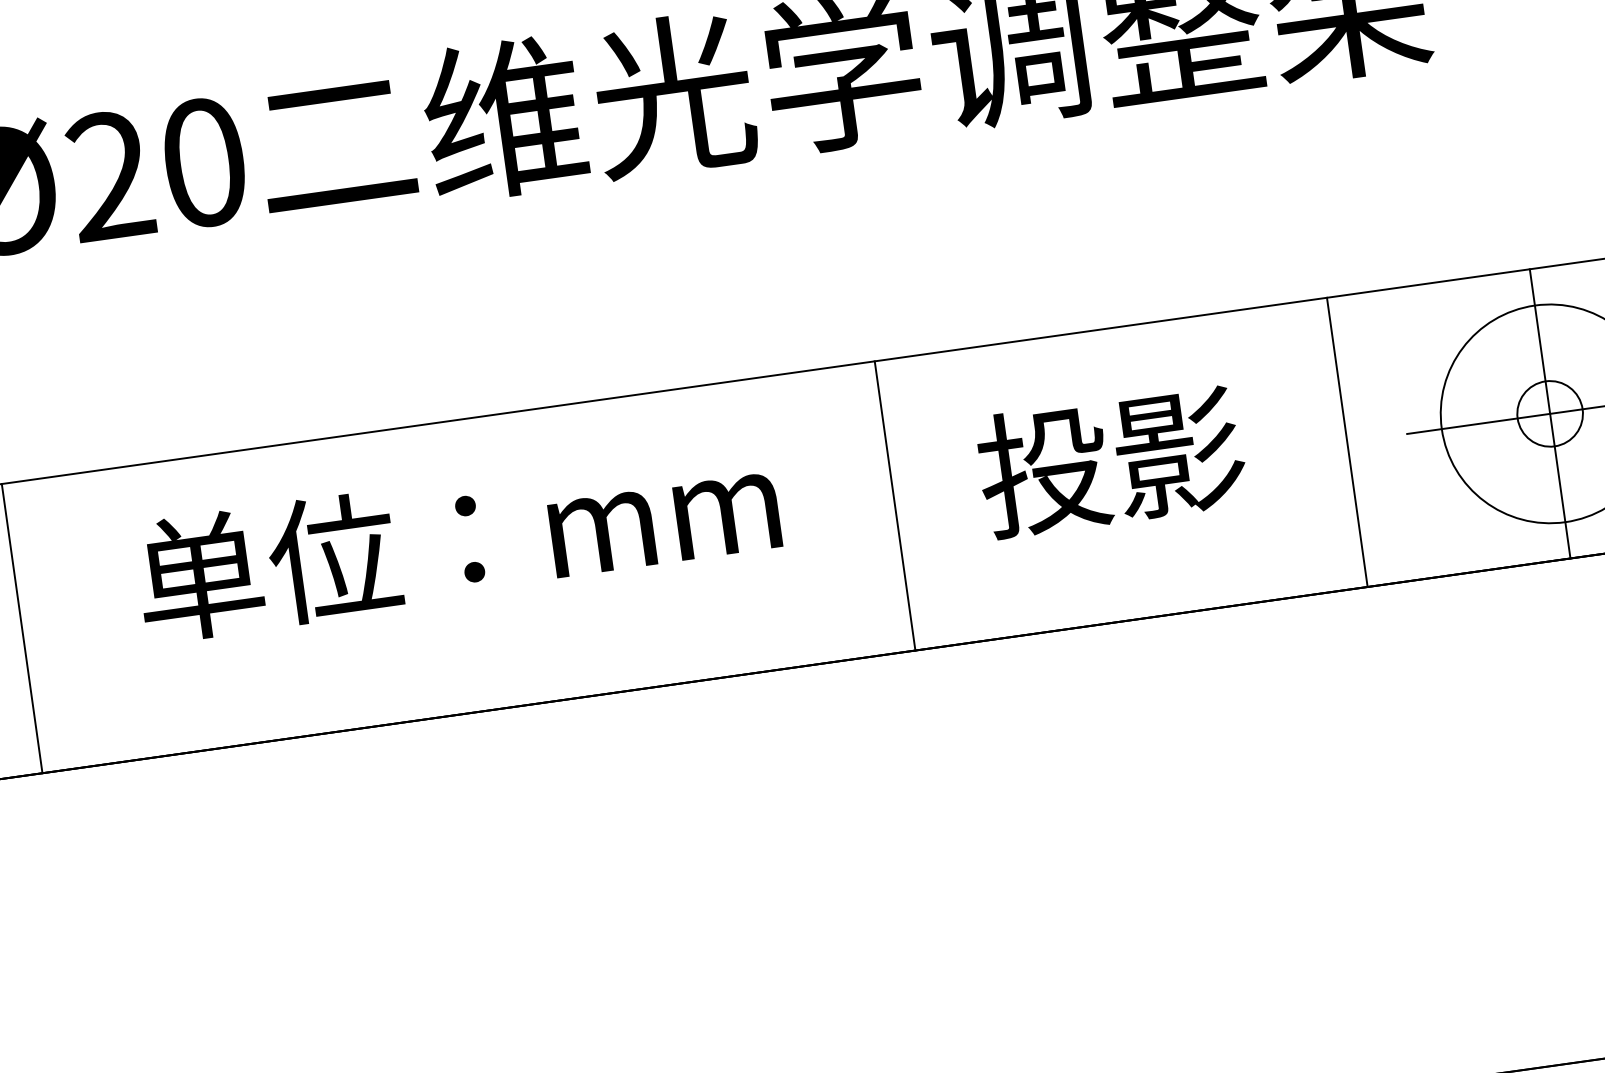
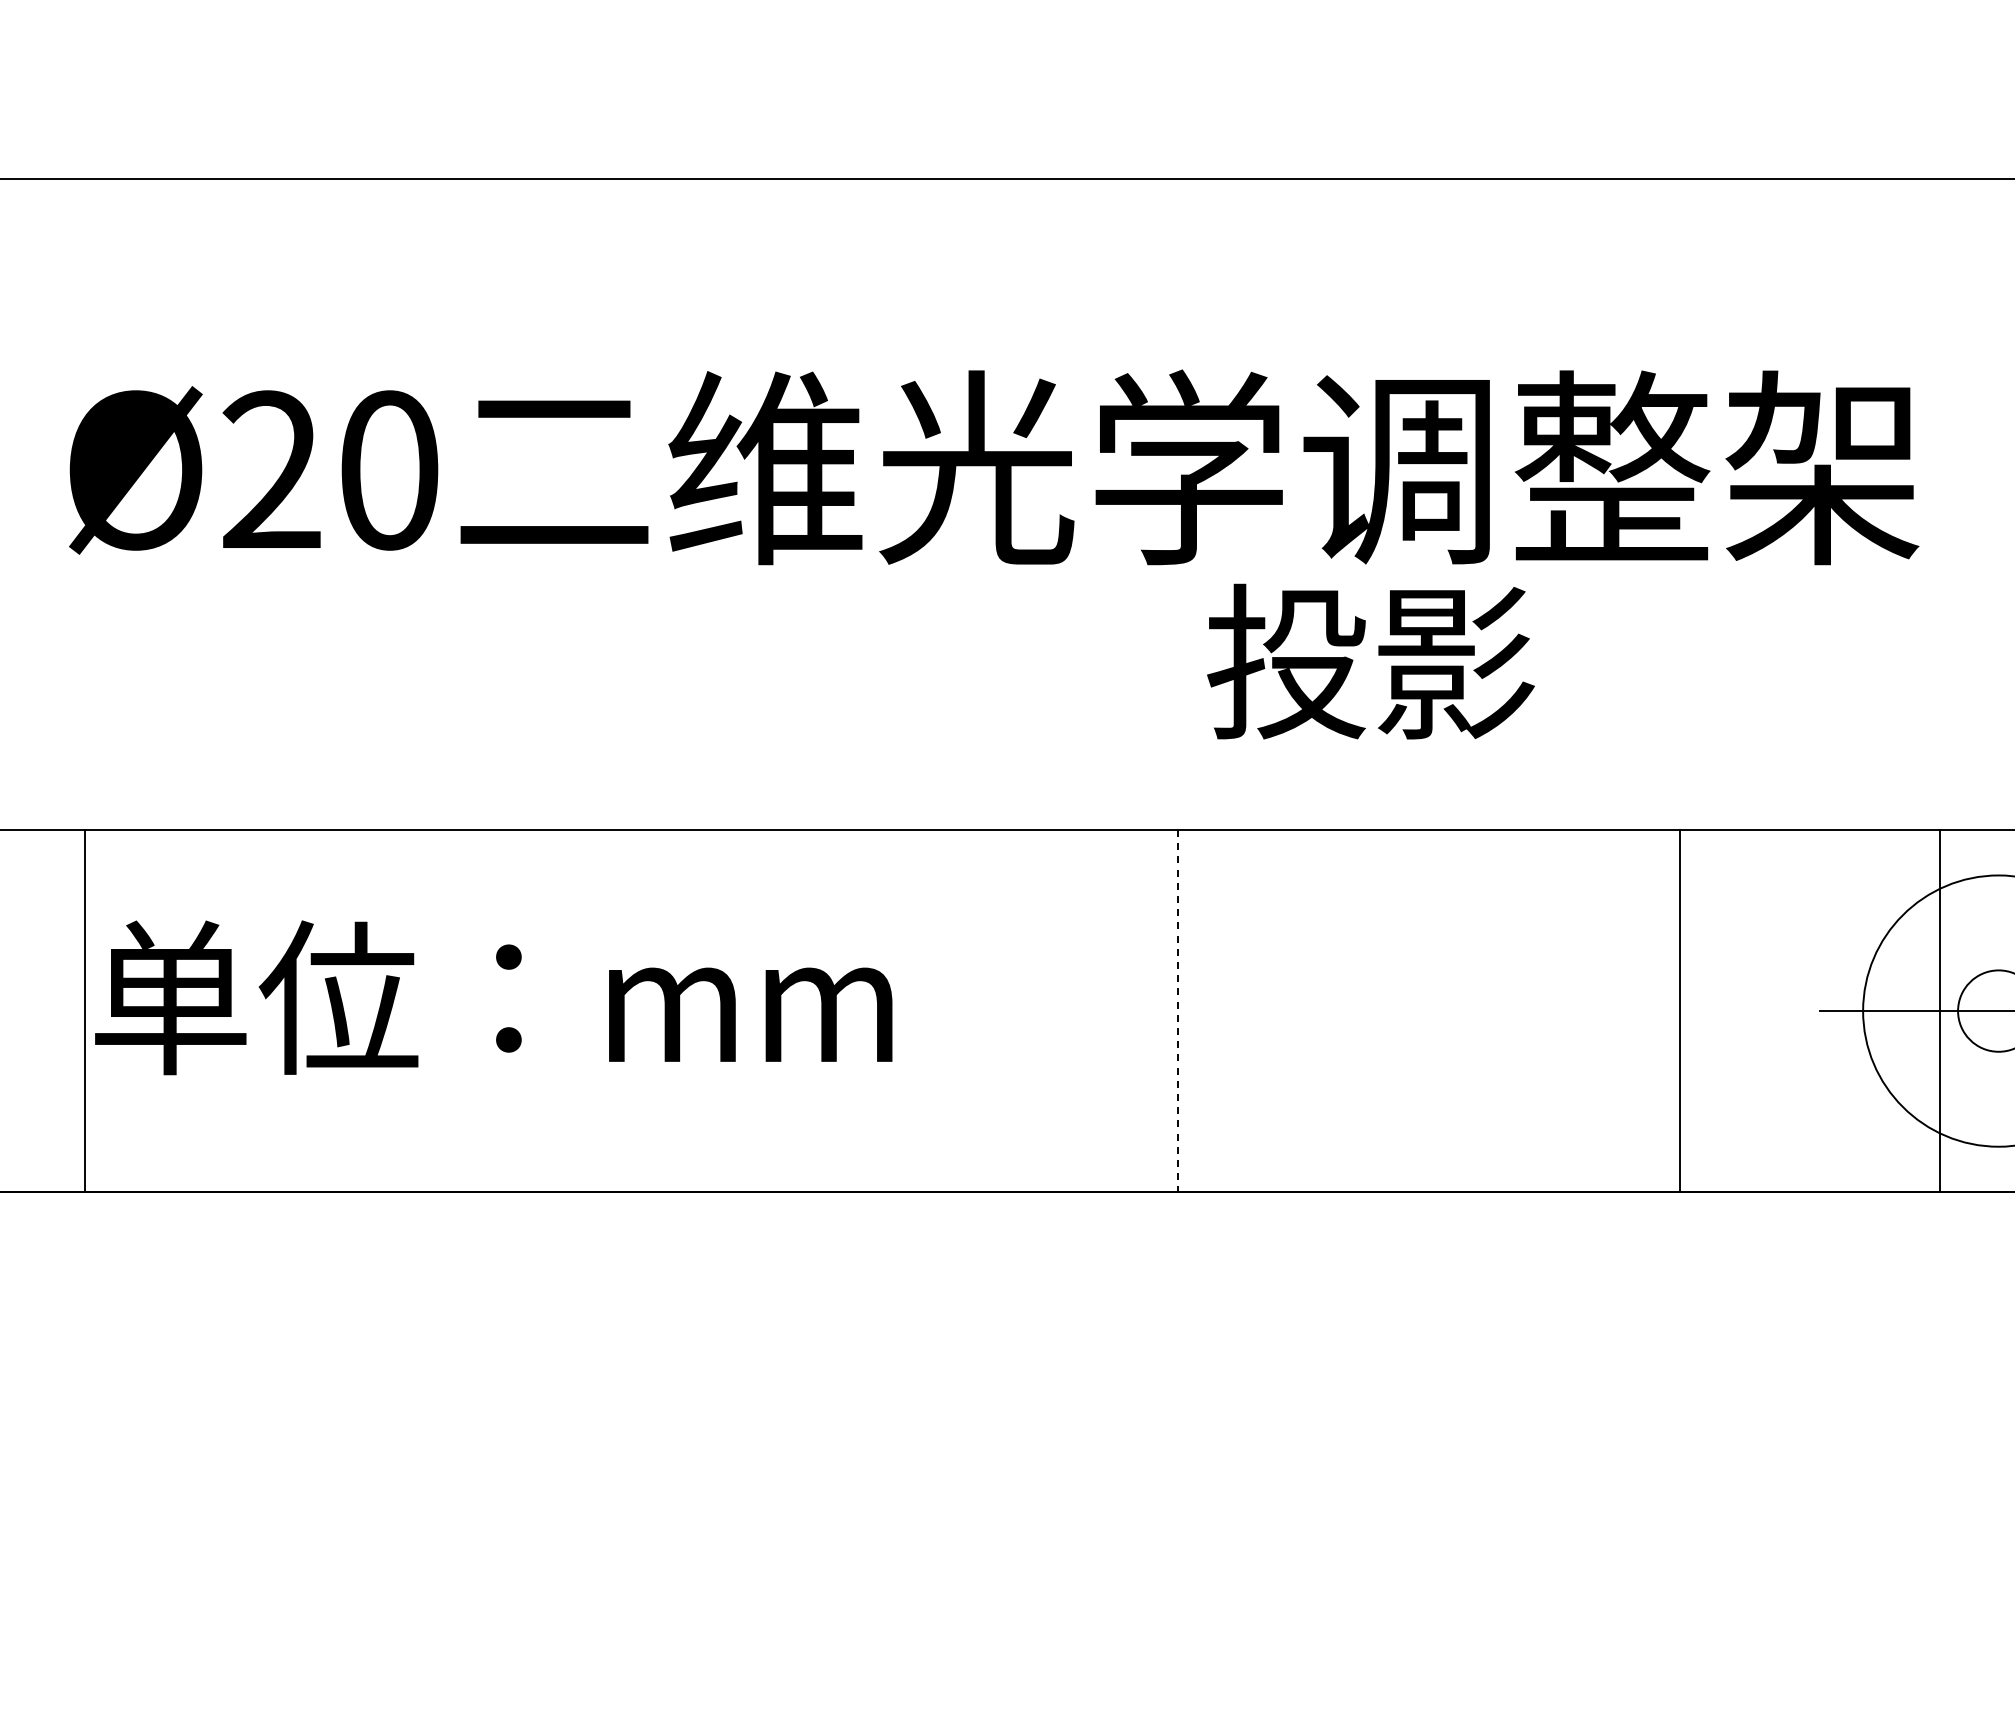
line: (1549, 414) -> (1939, 1011), moved
line: (1347, 442) -> (1679, 1011), moved
text: (1111, 461) -> (1370, 661), moved
line: (895, 506) -> (1178, 1011), solid -> dashed
text: (457, 540) -> (493, 997), moved

